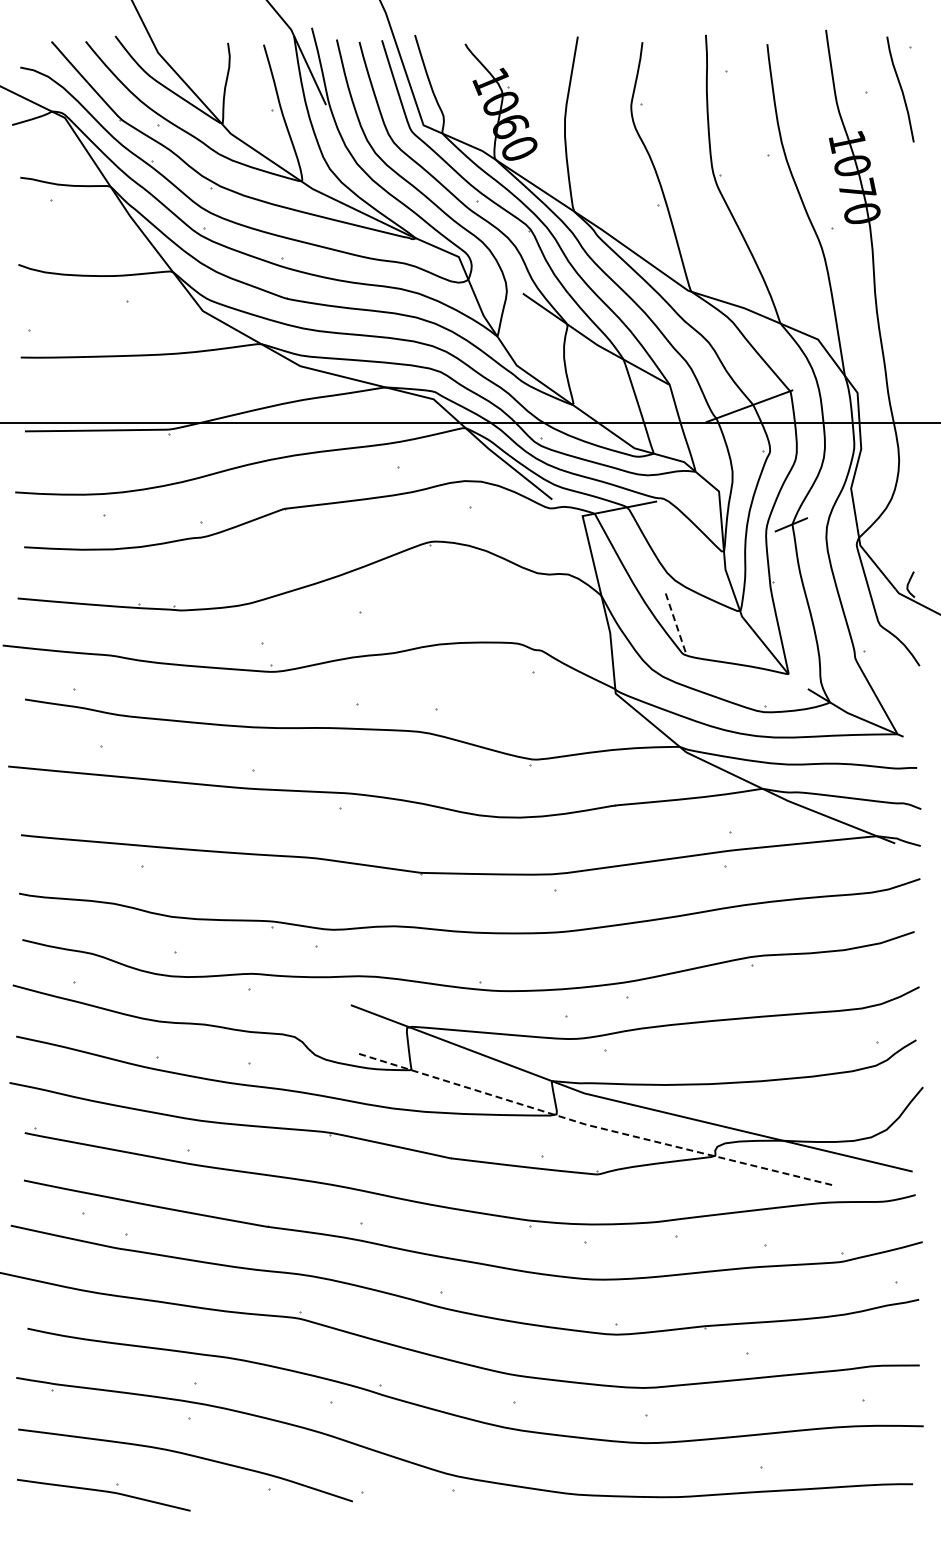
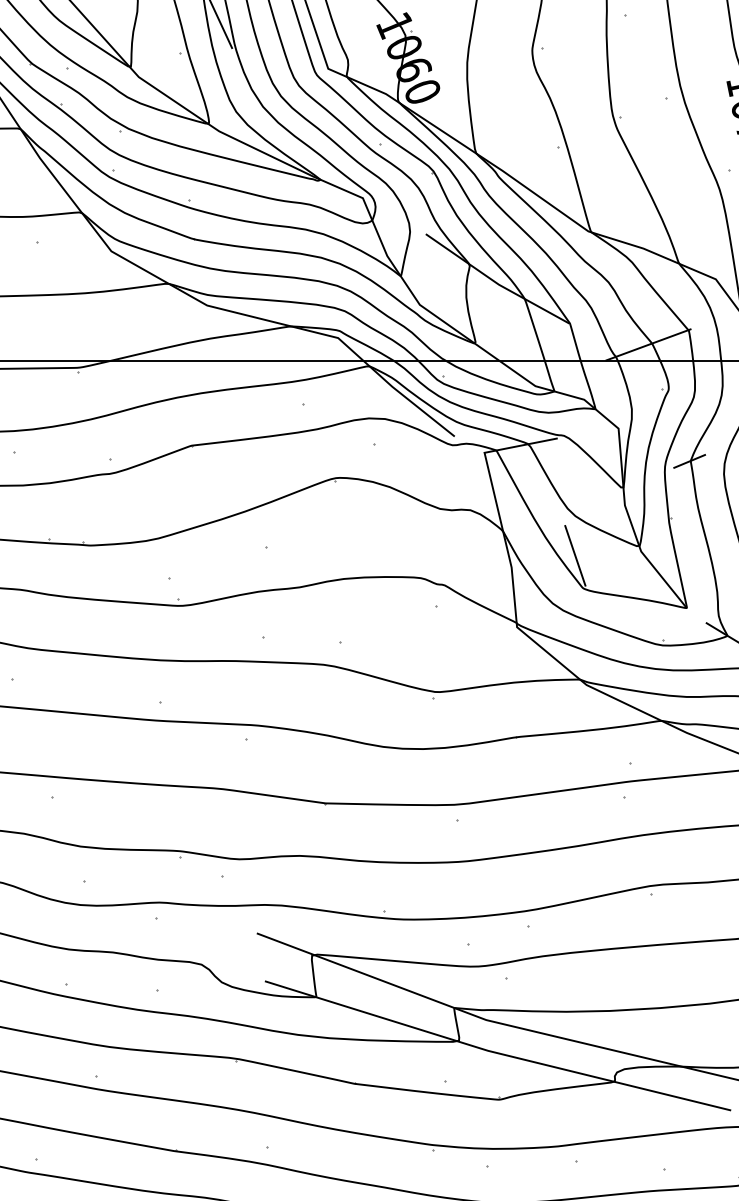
line: (675, 620) -> (575, 555), dashed -> solid
line: (594, 1126) -> (496, 1052), dashed -> solid

